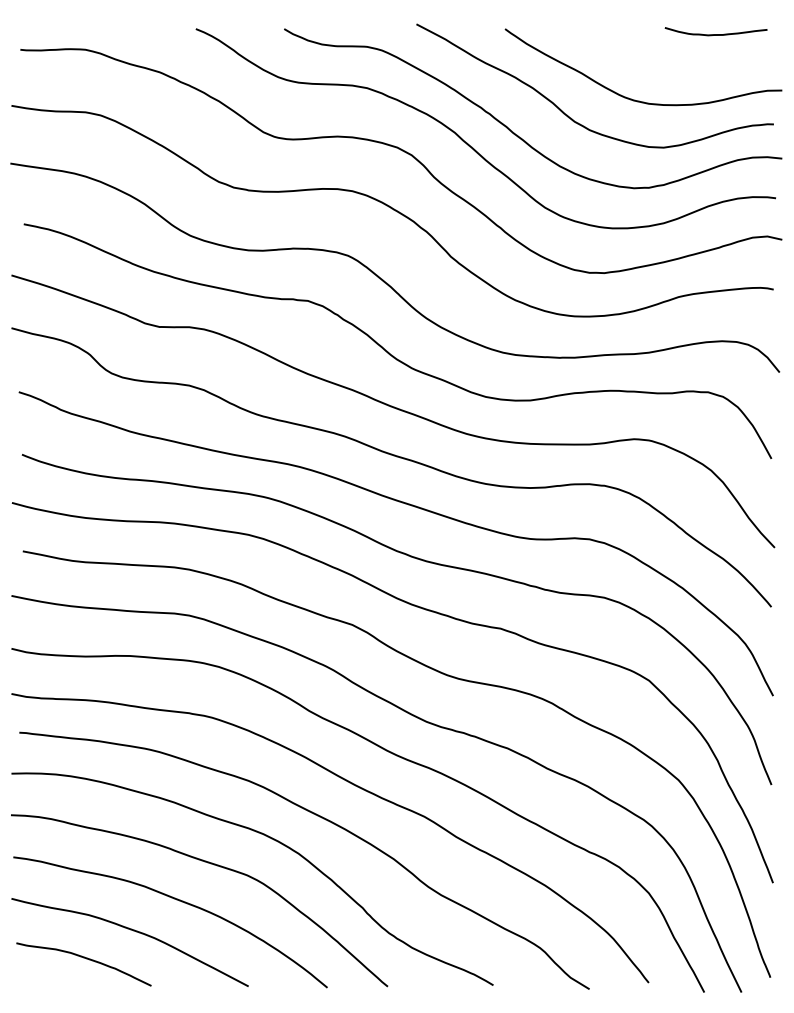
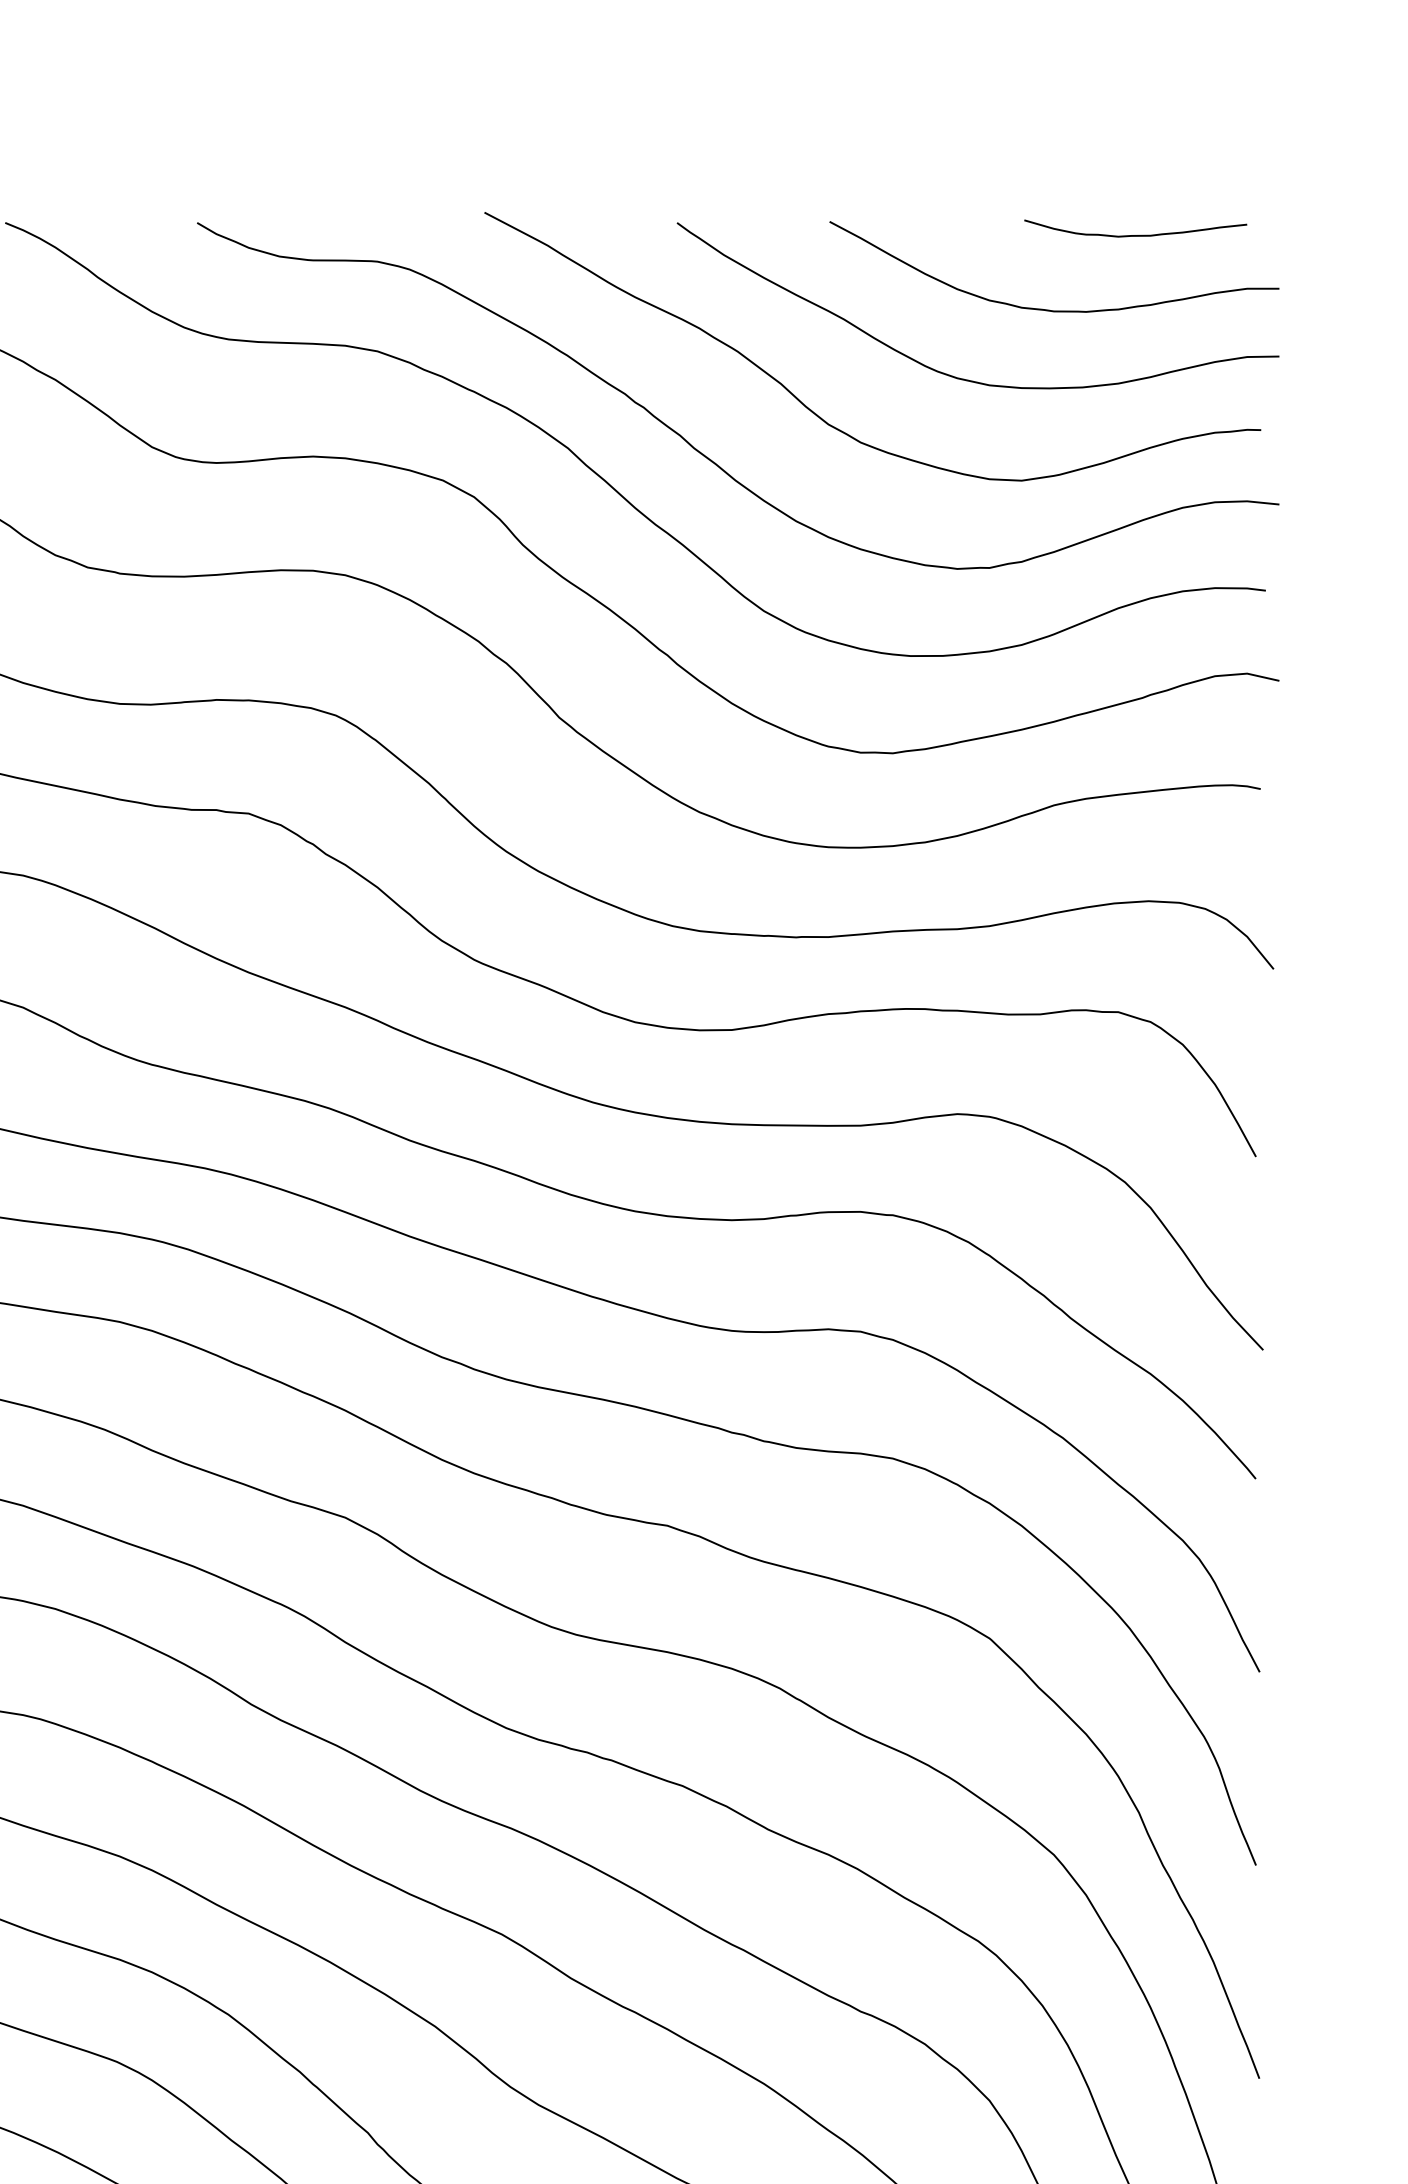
curve: (678, 68) -> (1053, 308), added

